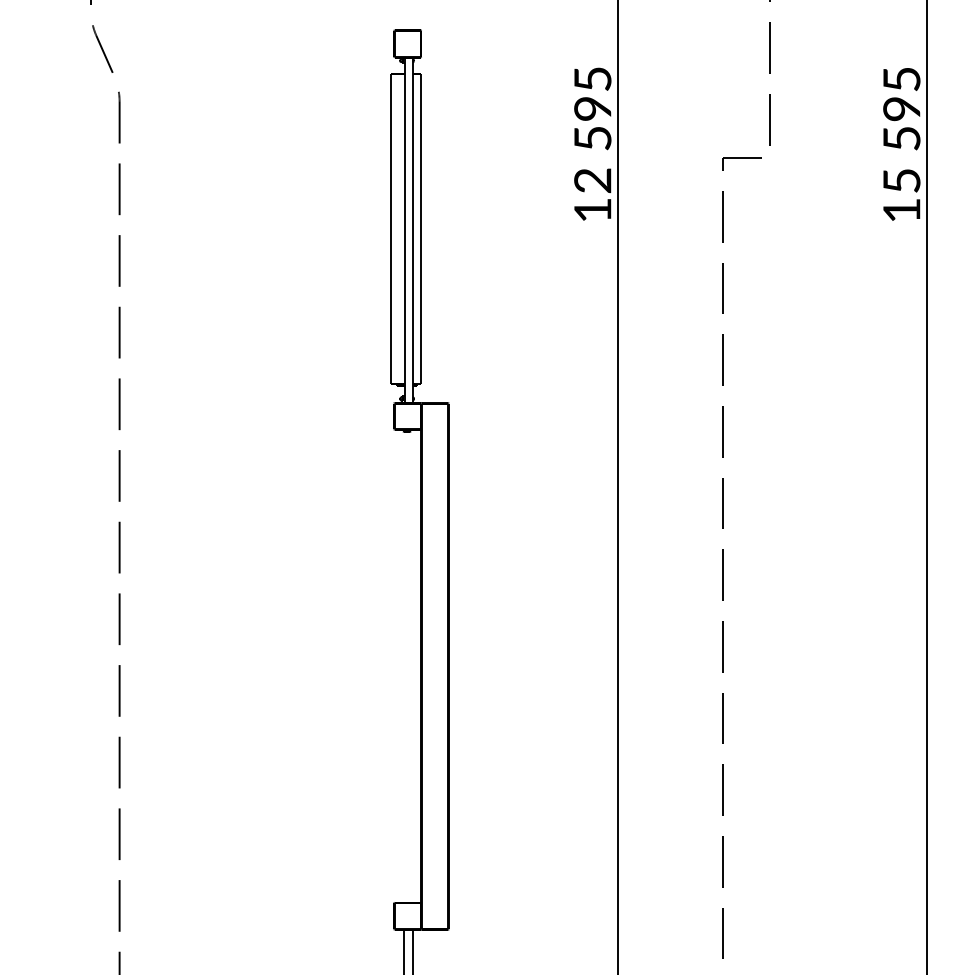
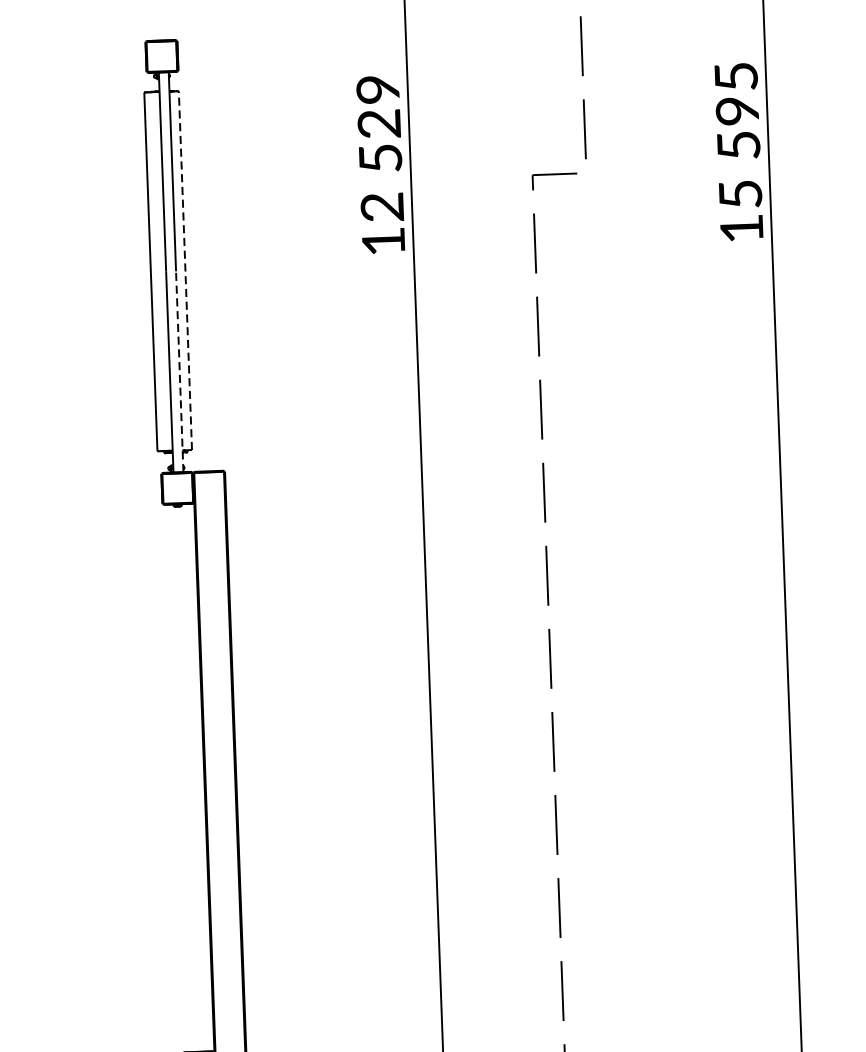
text: (592, 94) -> (378, 107), 595 -> 529
line: (421, 229) -> (185, 271), solid -> dashed
line: (413, 316) -> (180, 372), solid -> dashed

